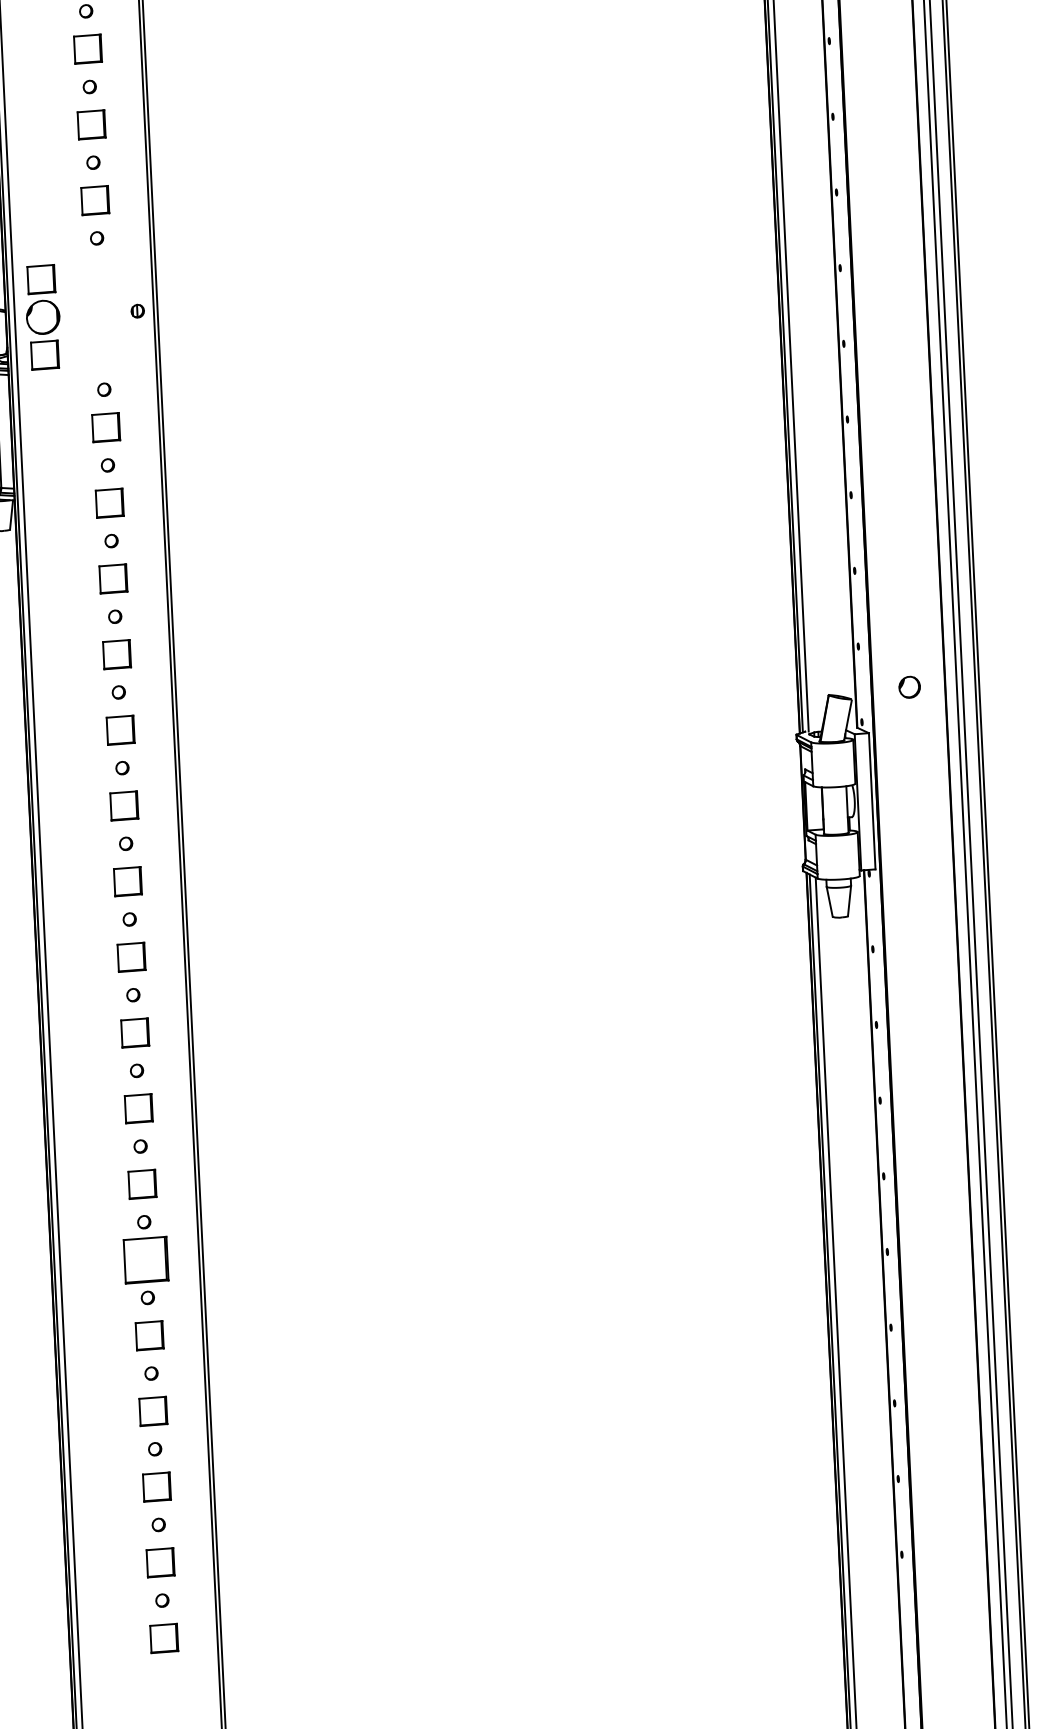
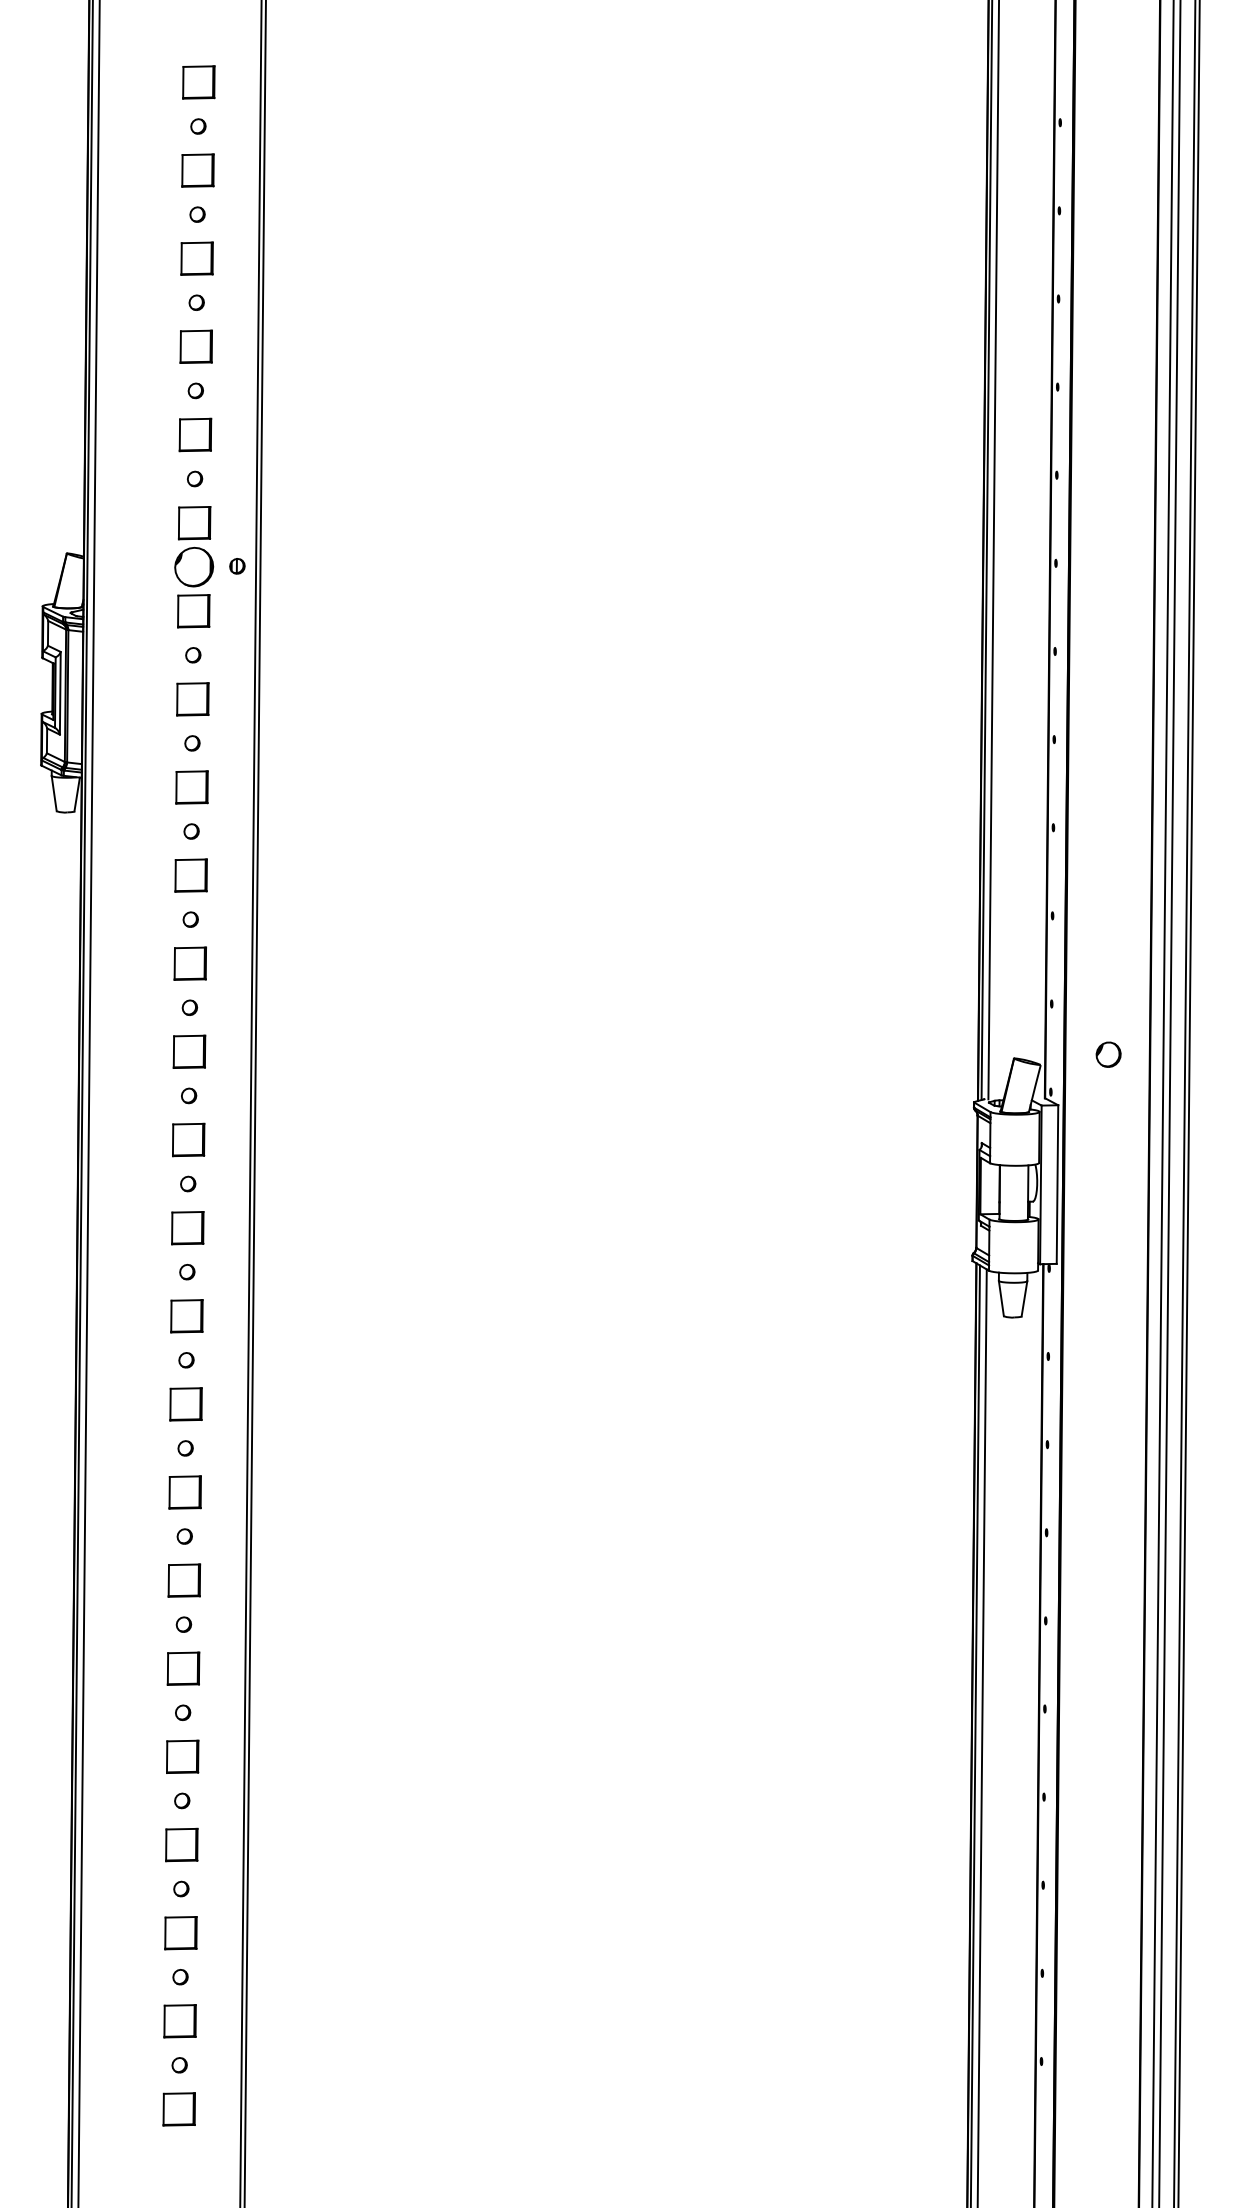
part: (43, 317) -> (194, 567), moved
part: (146, 1259) -> (183, 1668), size x0.62

